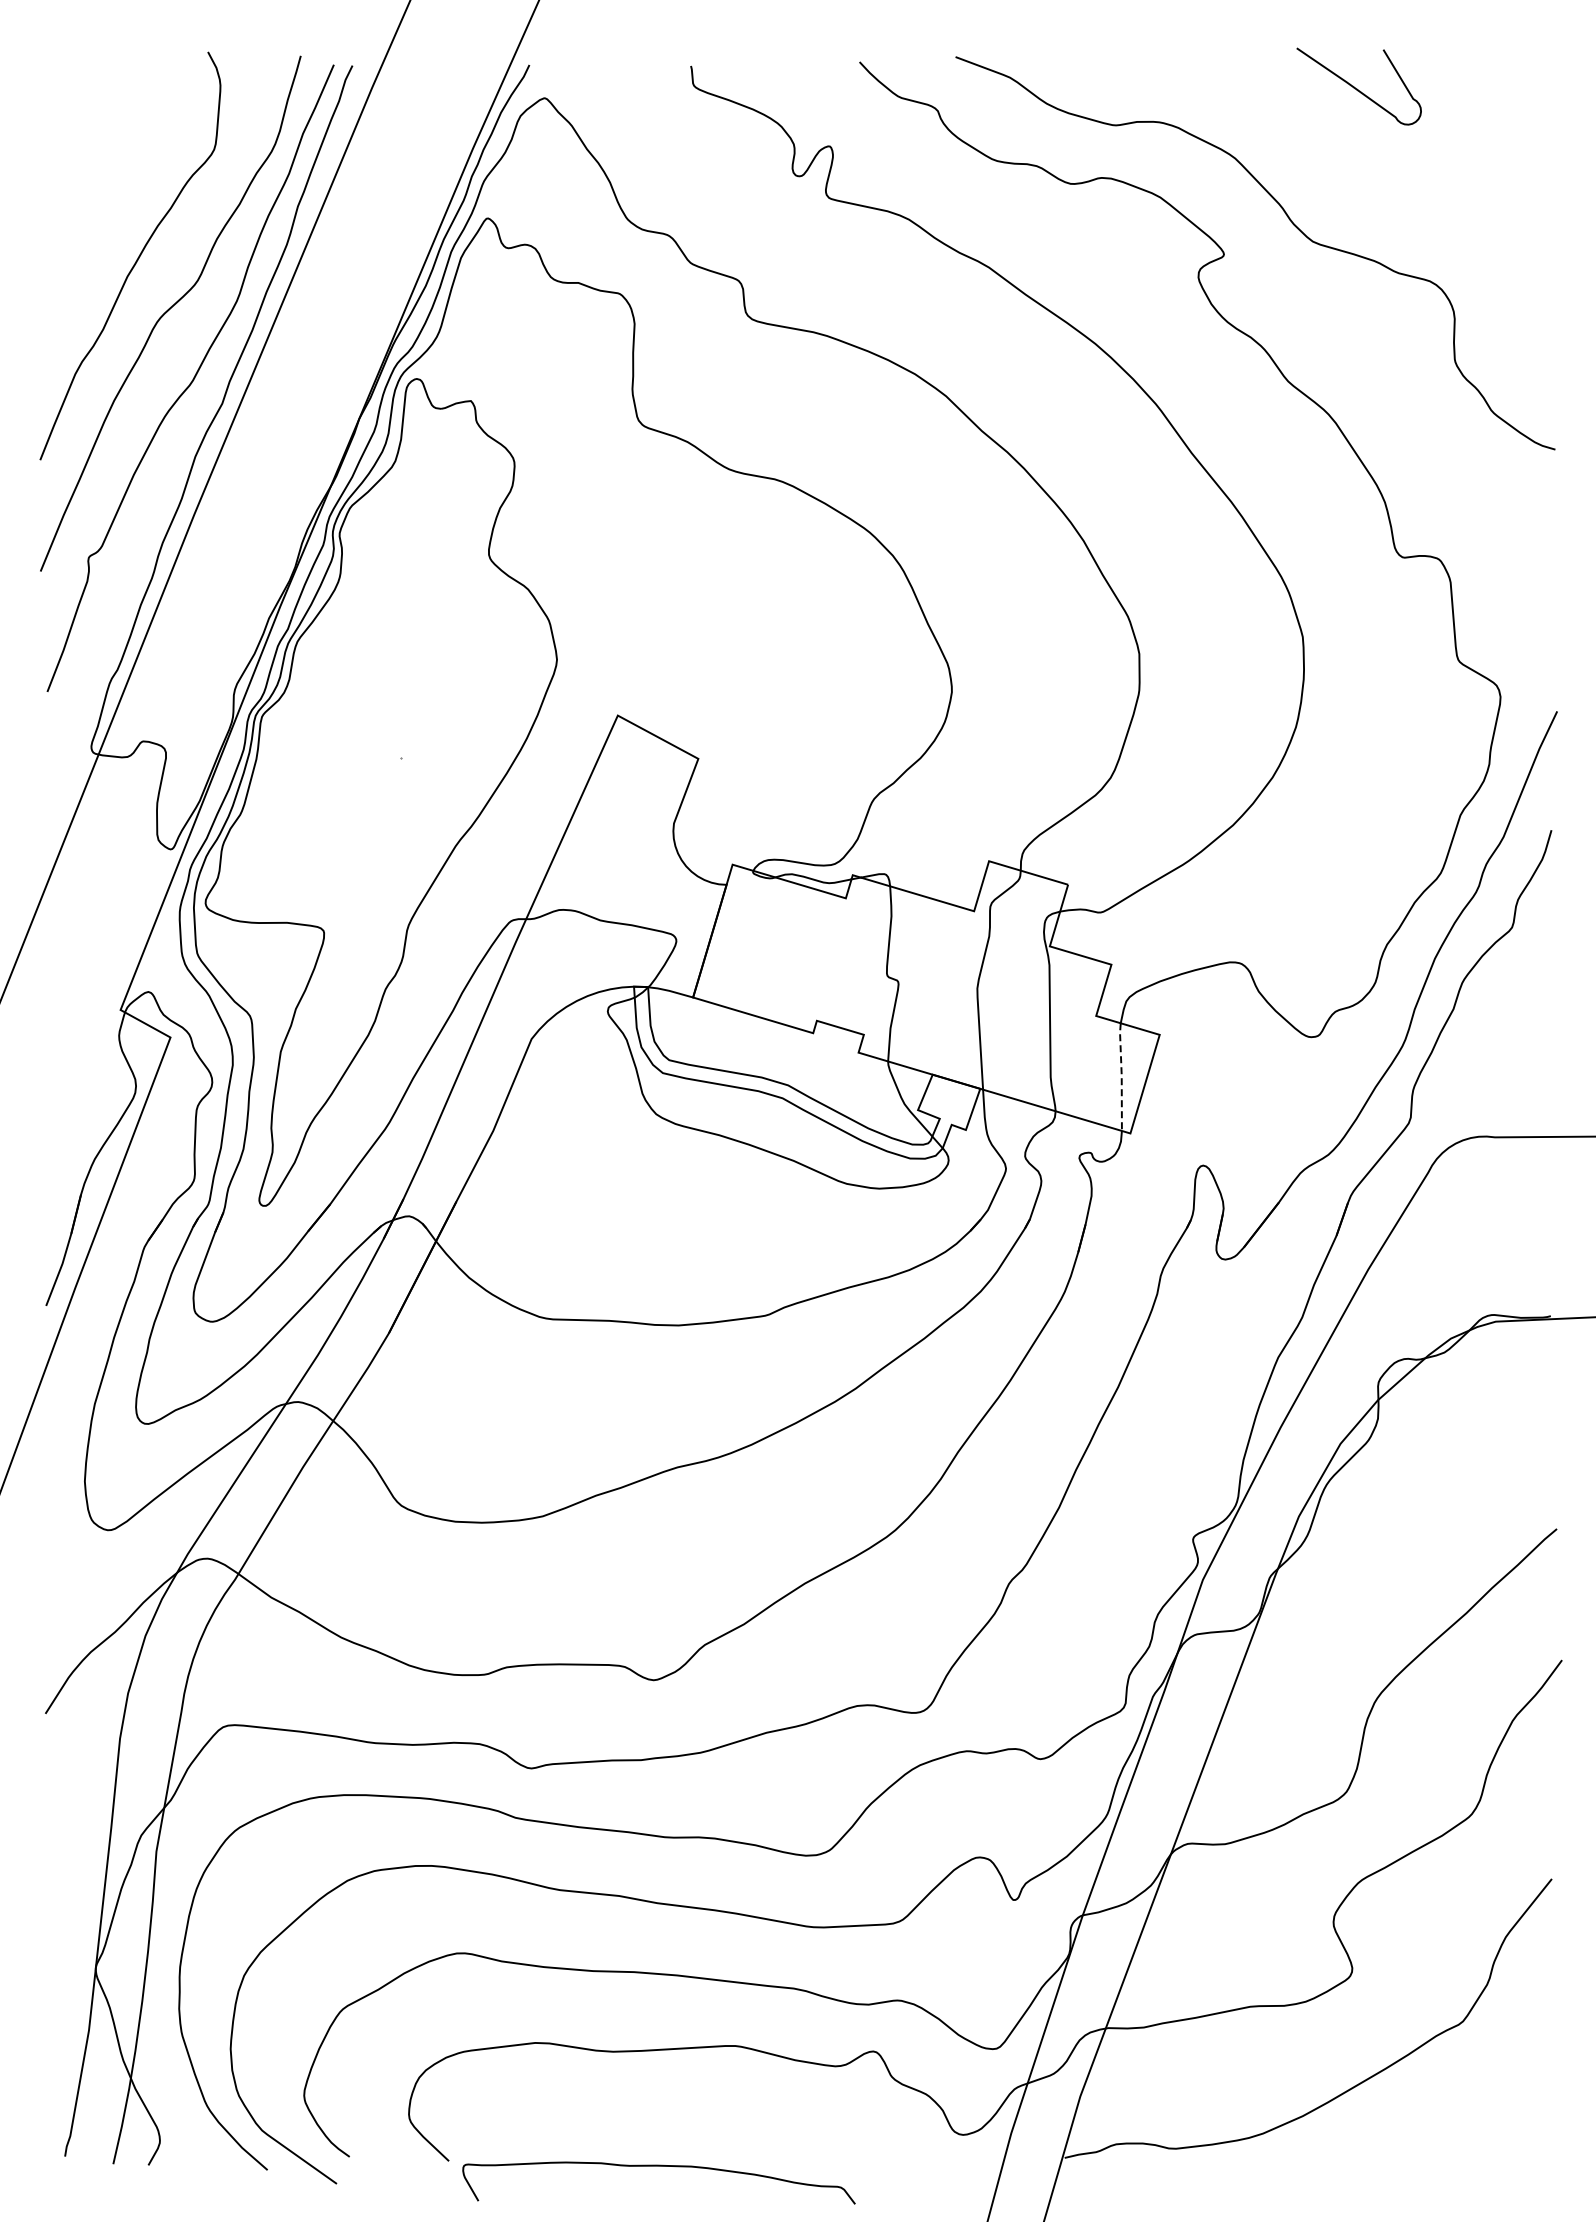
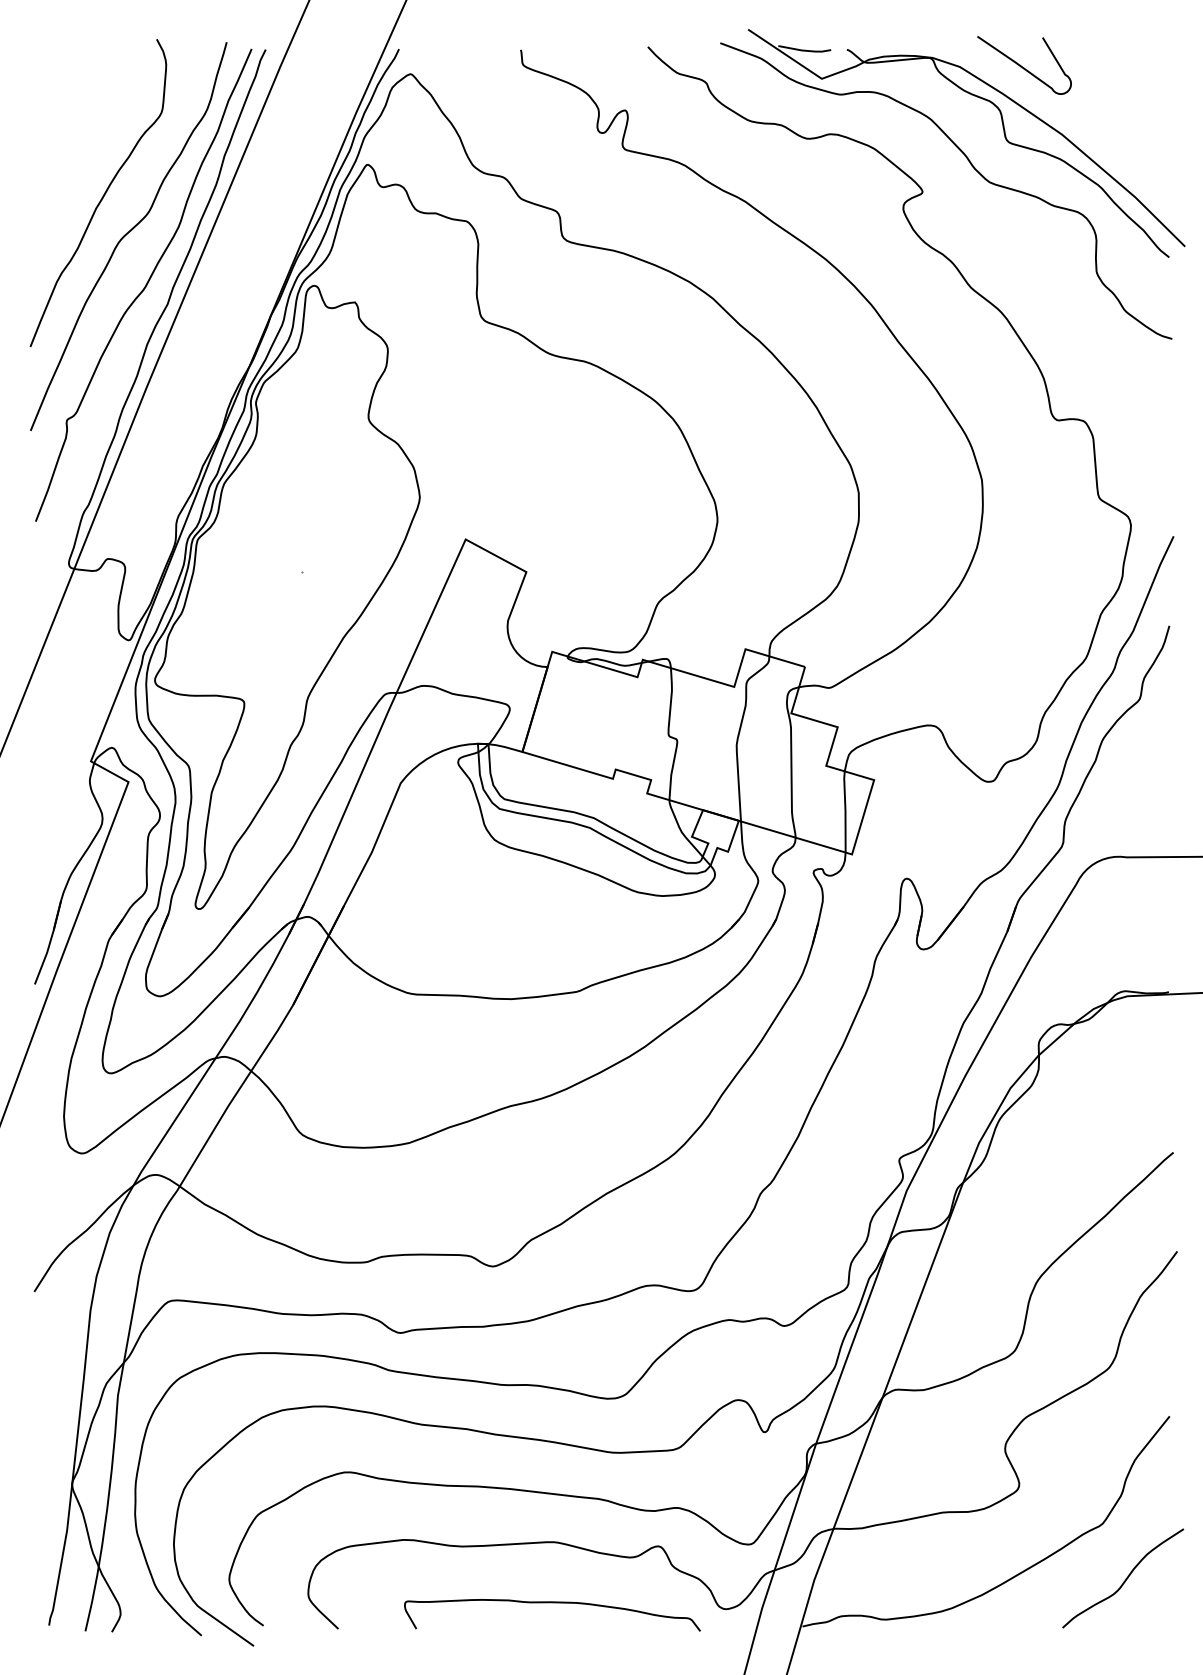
part: (1332, 180) -> (1004, 136), added
line: (1121, 1076) -> (845, 811), dashed -> solid
curve: (1492, 2096) -> (1124, 1580), added
curve: (658, 2166) -> (552, 1602), moved

